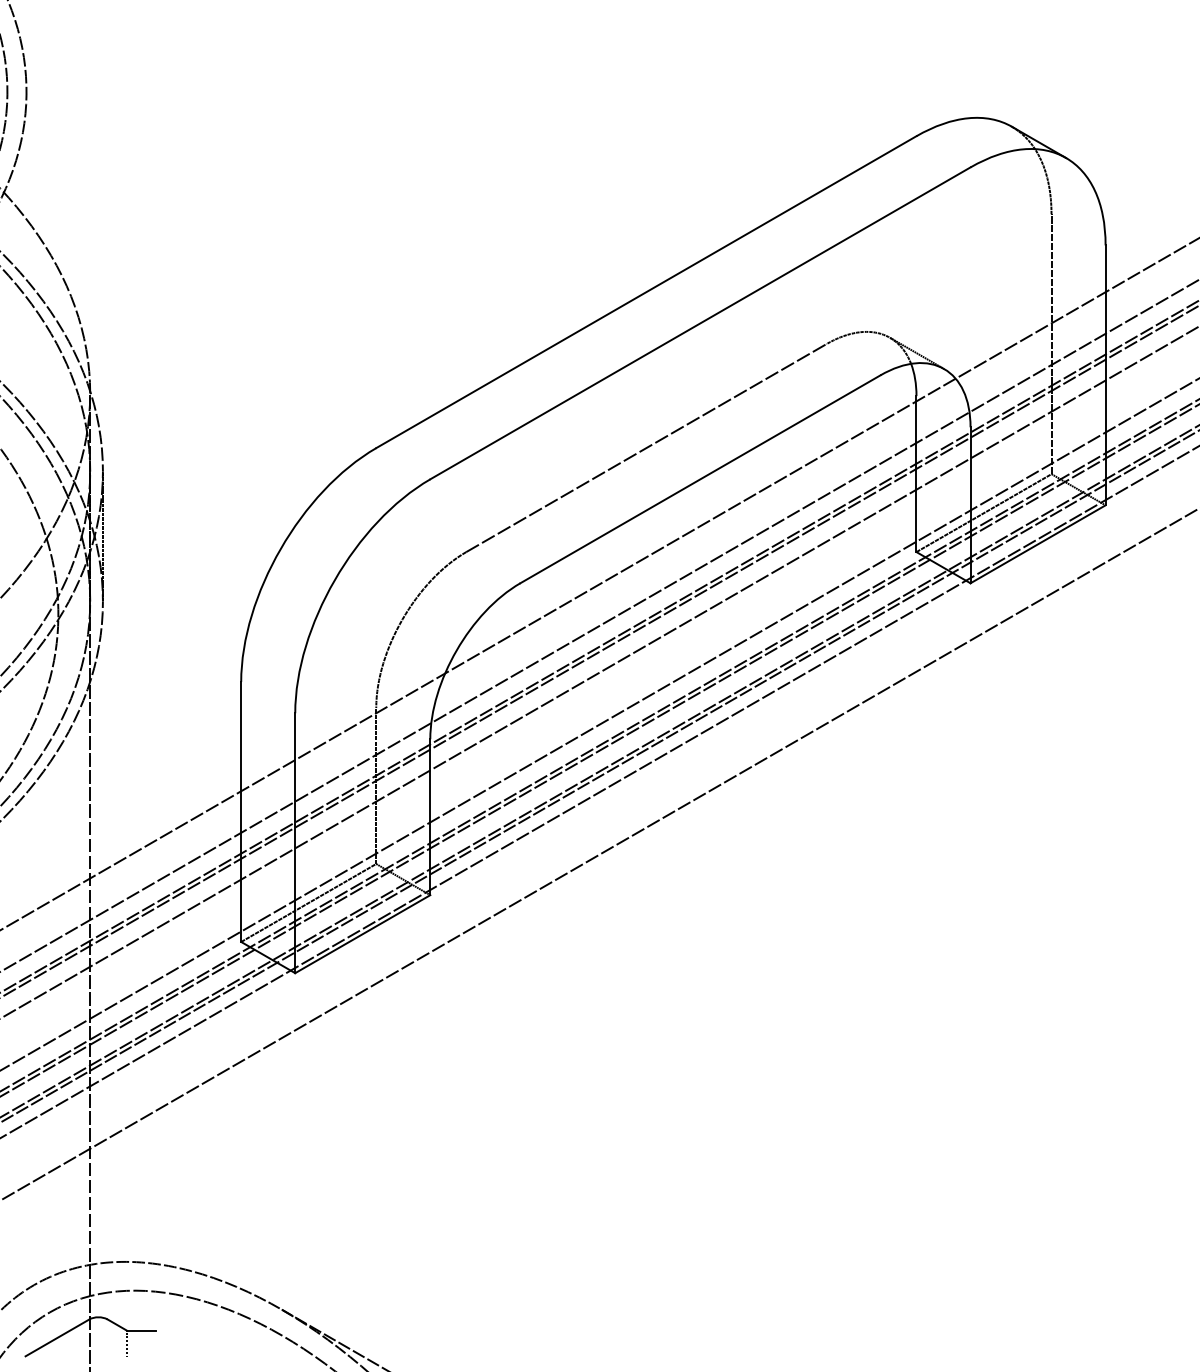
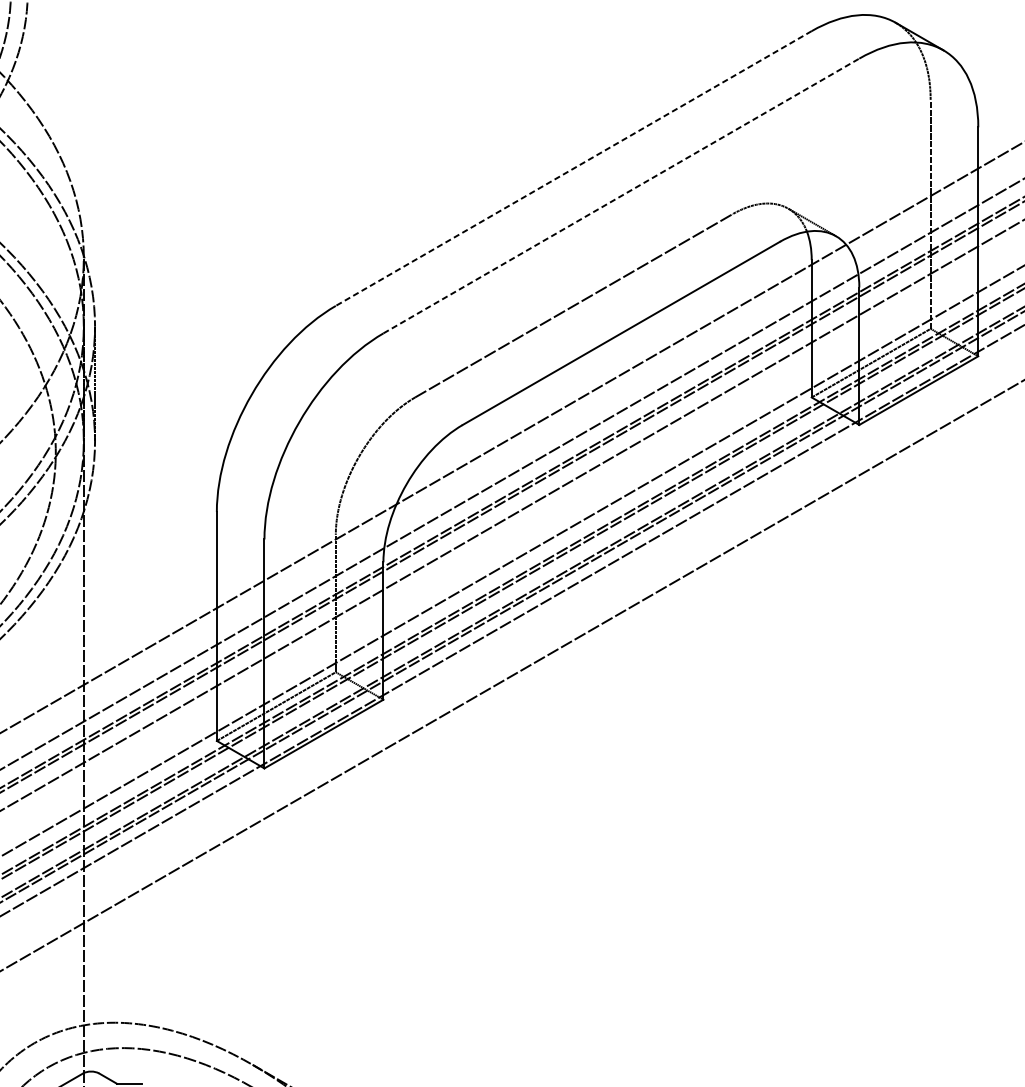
line: (646, 292) -> (573, 168), solid -> dashed
line: (700, 323) -> (621, 196), solid -> dashed

